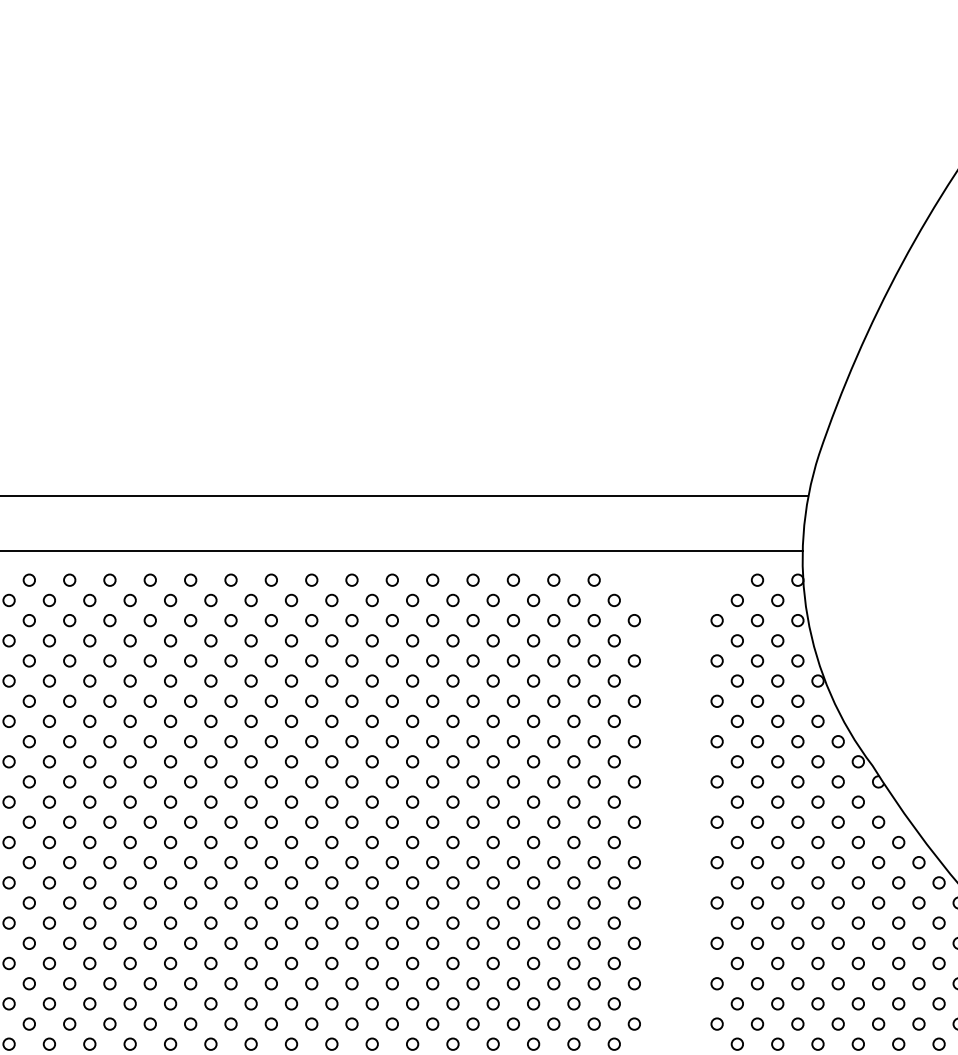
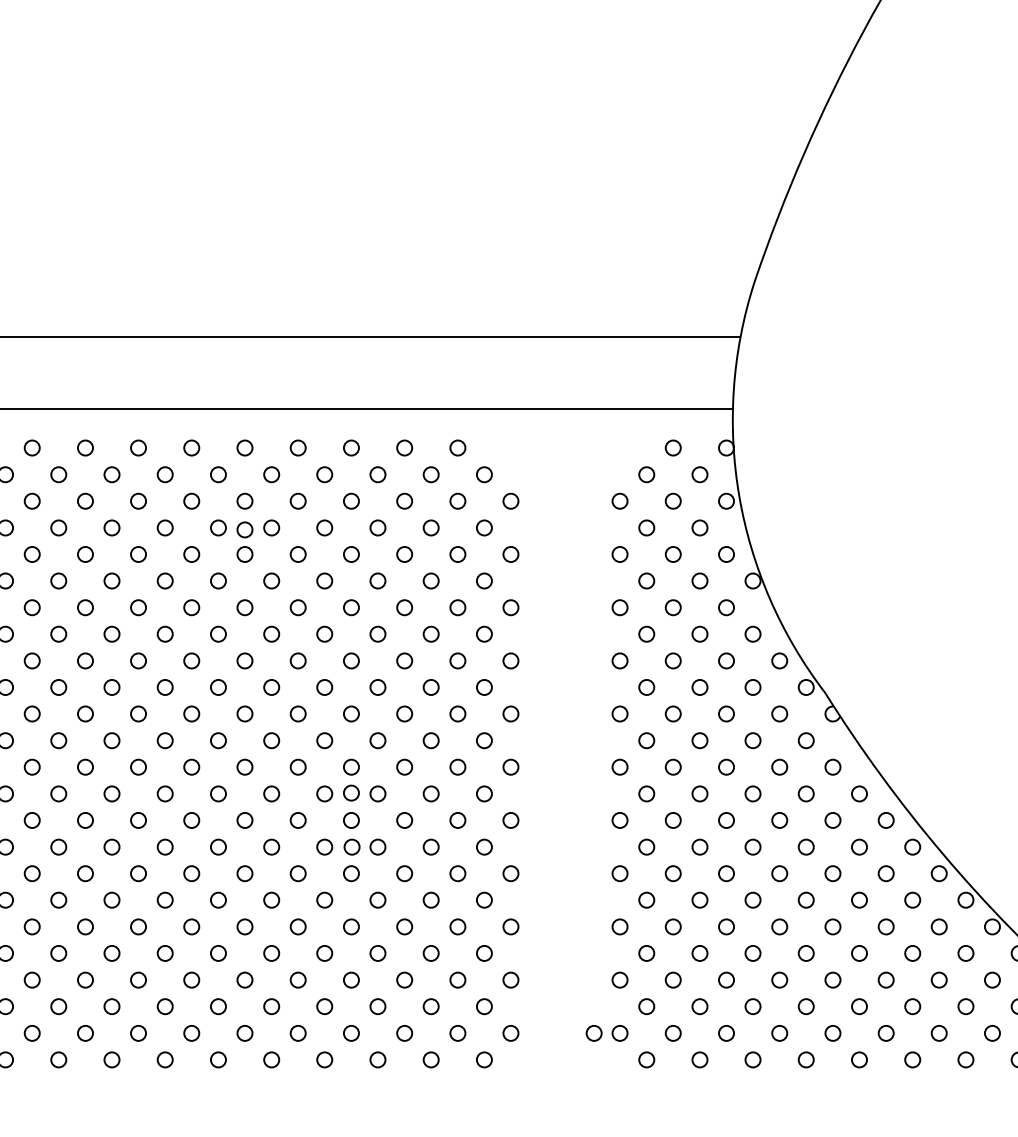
circle: (432, 641) -> (244, 528), added
circle: (512, 841) -> (350, 792), added
circle: (513, 882) -> (351, 846), added
circle: (697, 1023) -> (594, 1032), added

